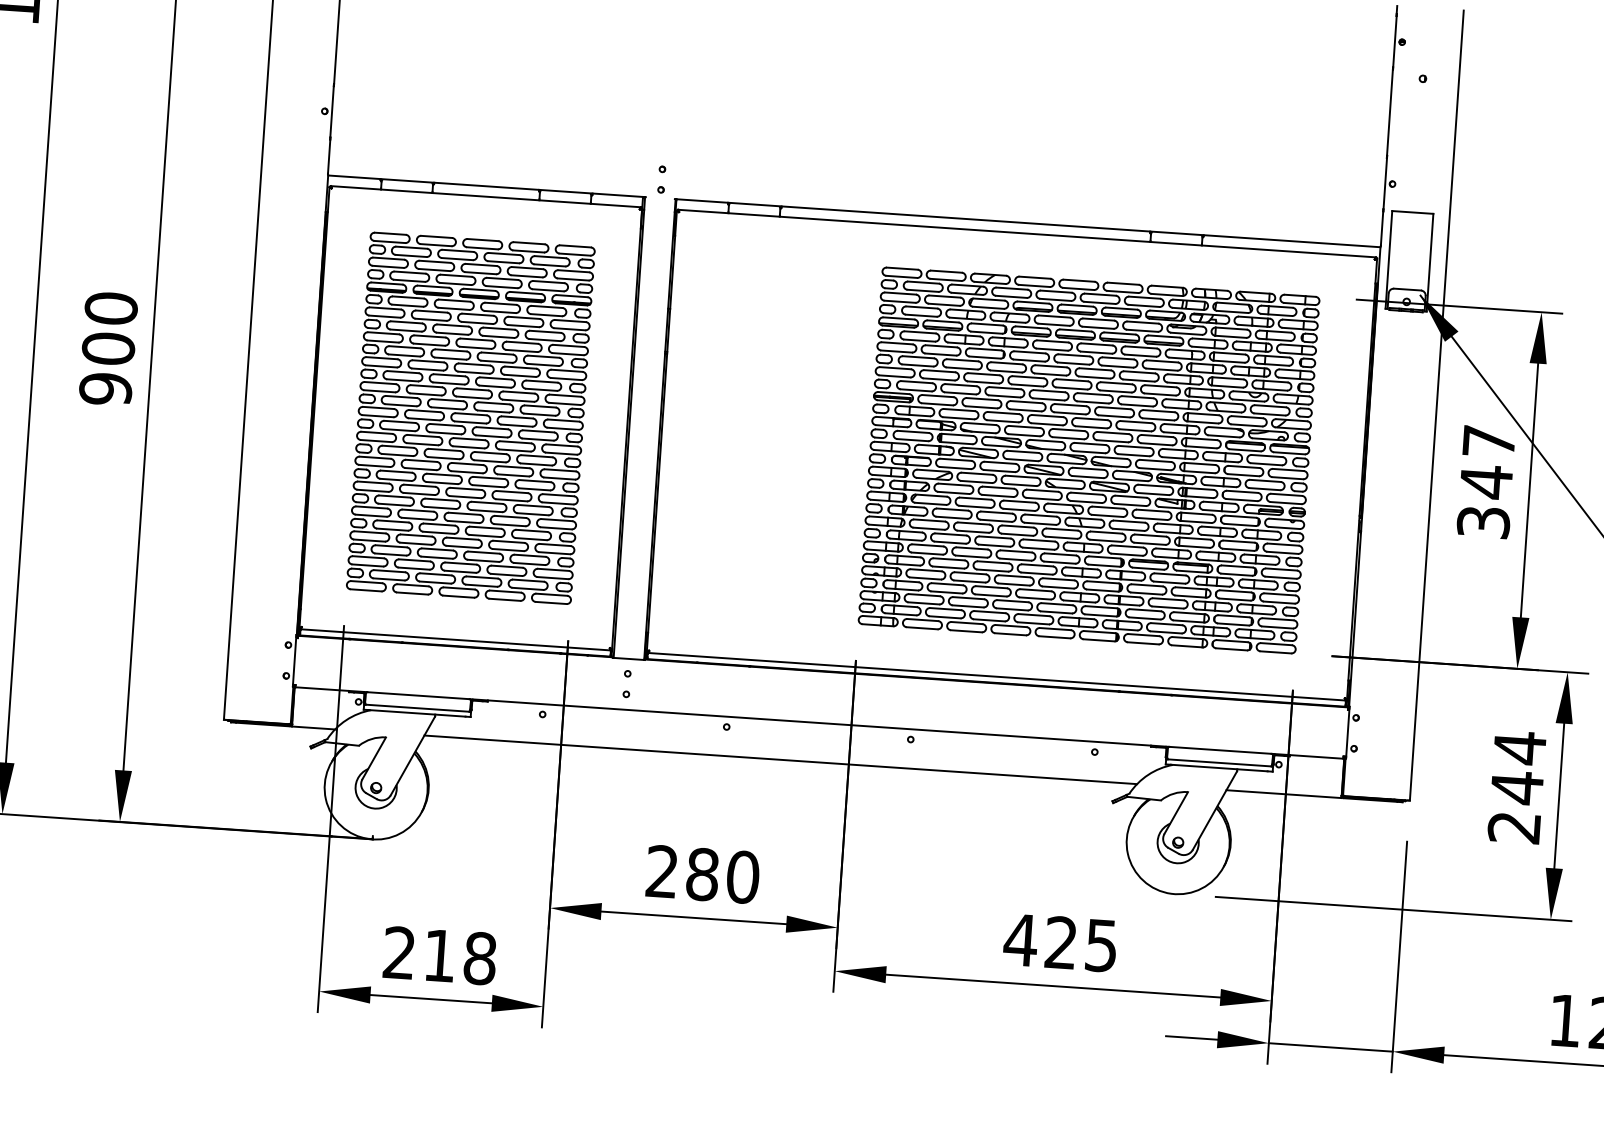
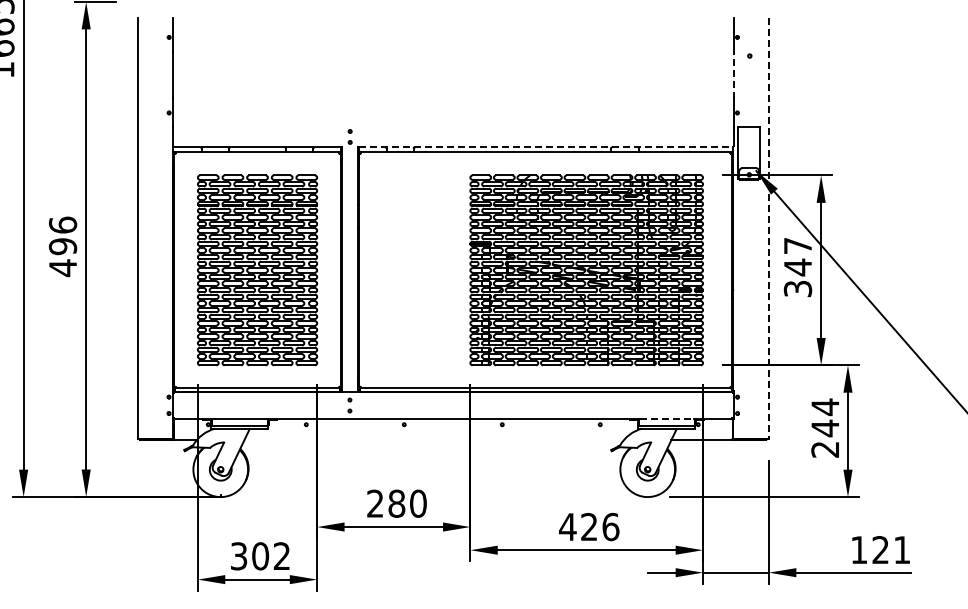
line: (1389, 111) -> (733, 74), solid -> dashed
line: (1029, 222) -> (546, 146), solid -> dashed
text: (107, 348) -> (62, 246), 900 -> 496
line: (1435, 406) -> (768, 229), solid -> dashed
line: (1221, 750) -> (667, 419), solid -> dashed
line: (779, 760) -> (433, 440), removed
text: (1100, 944) -> (610, 526), 425 -> 426
text: (439, 956) -> (260, 556), 218 -> 302

